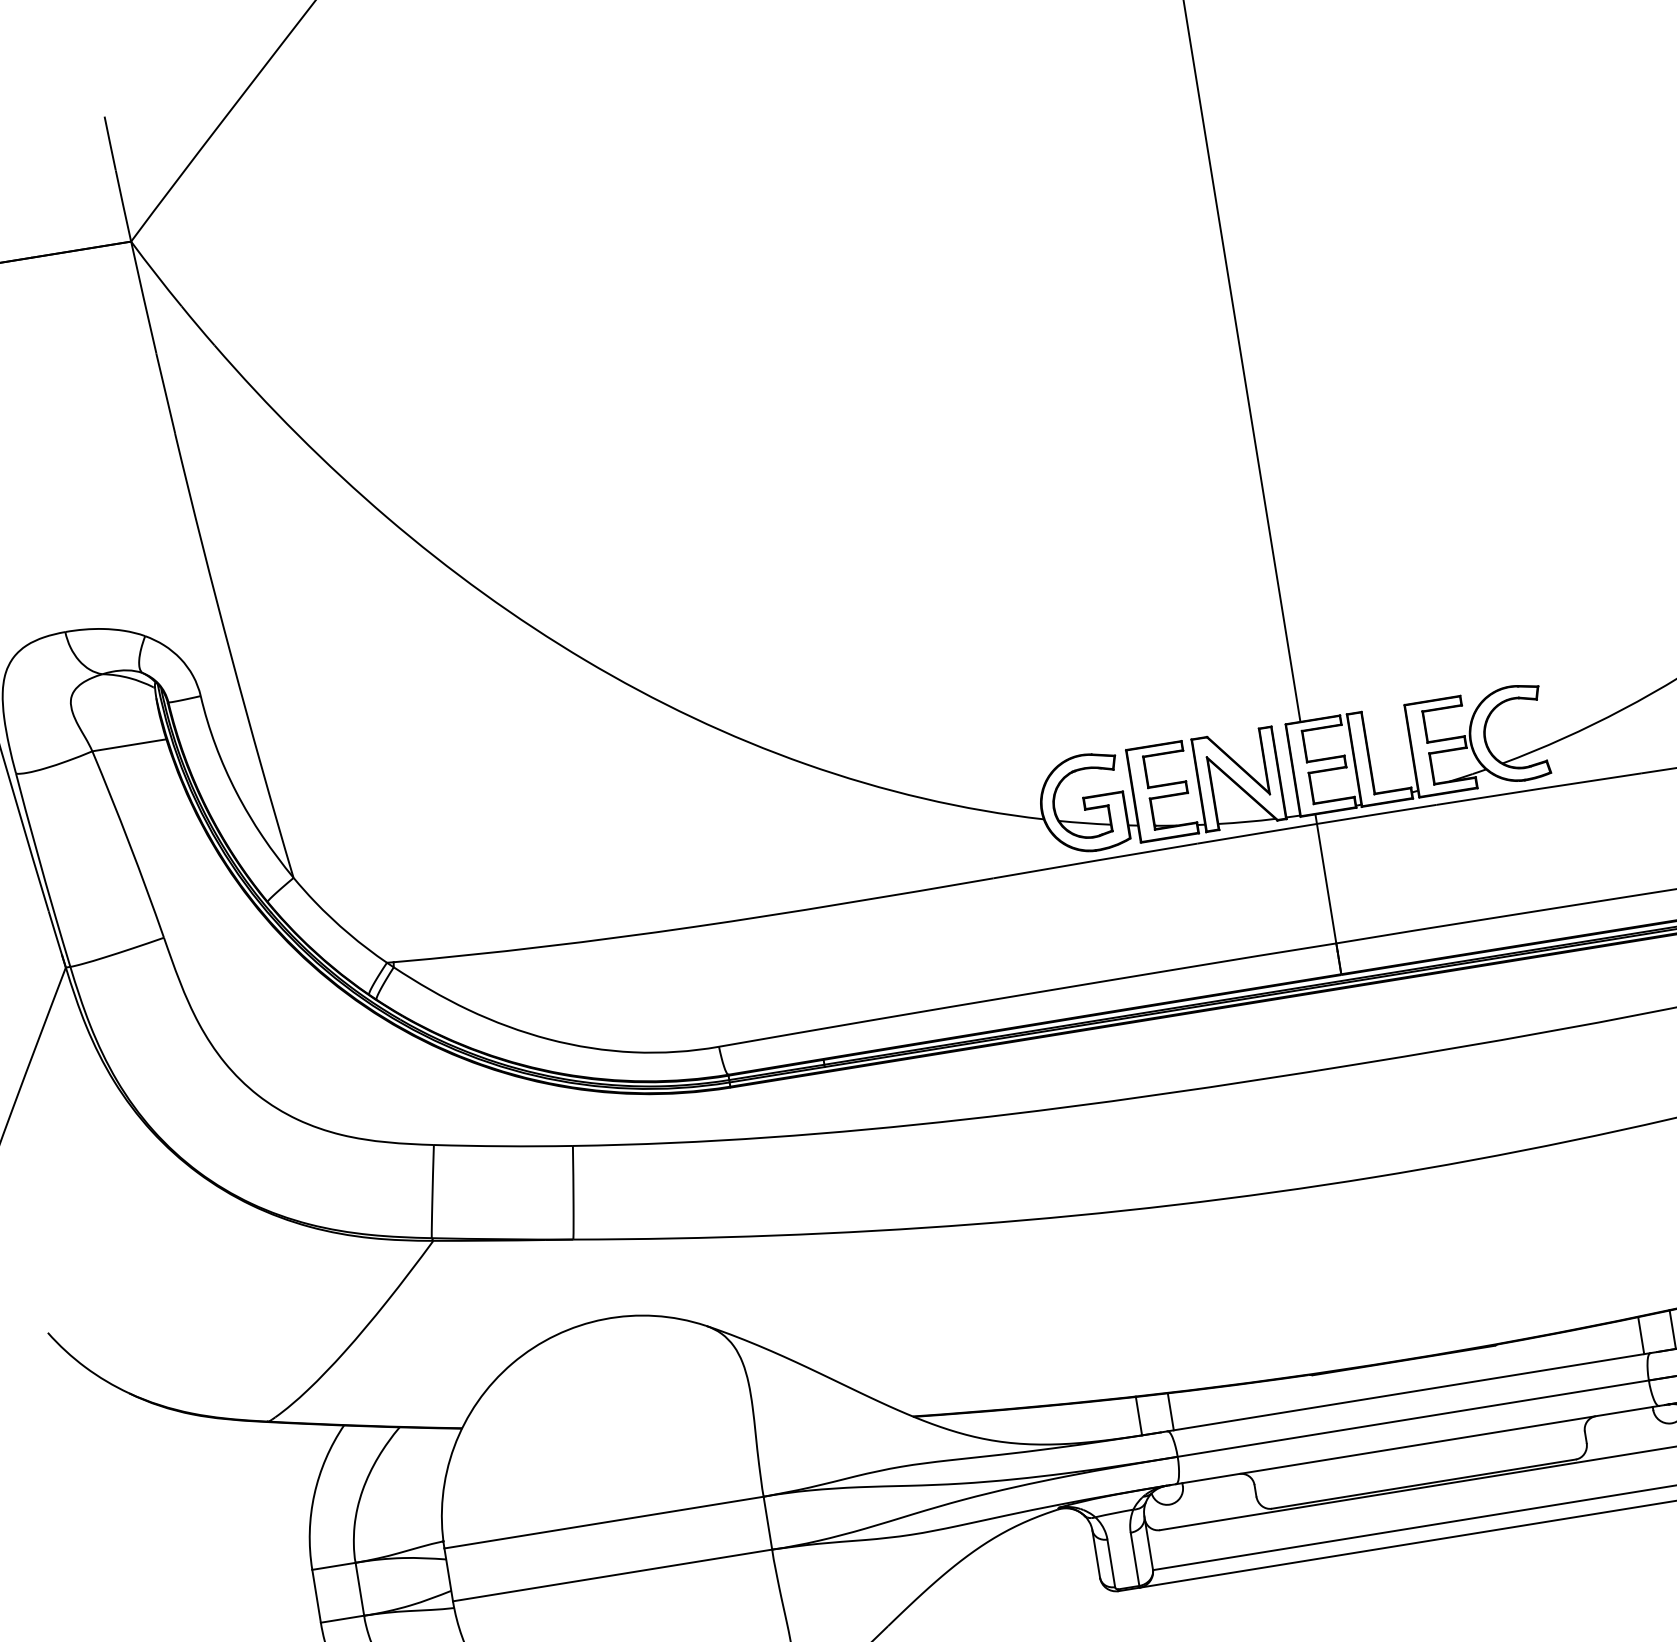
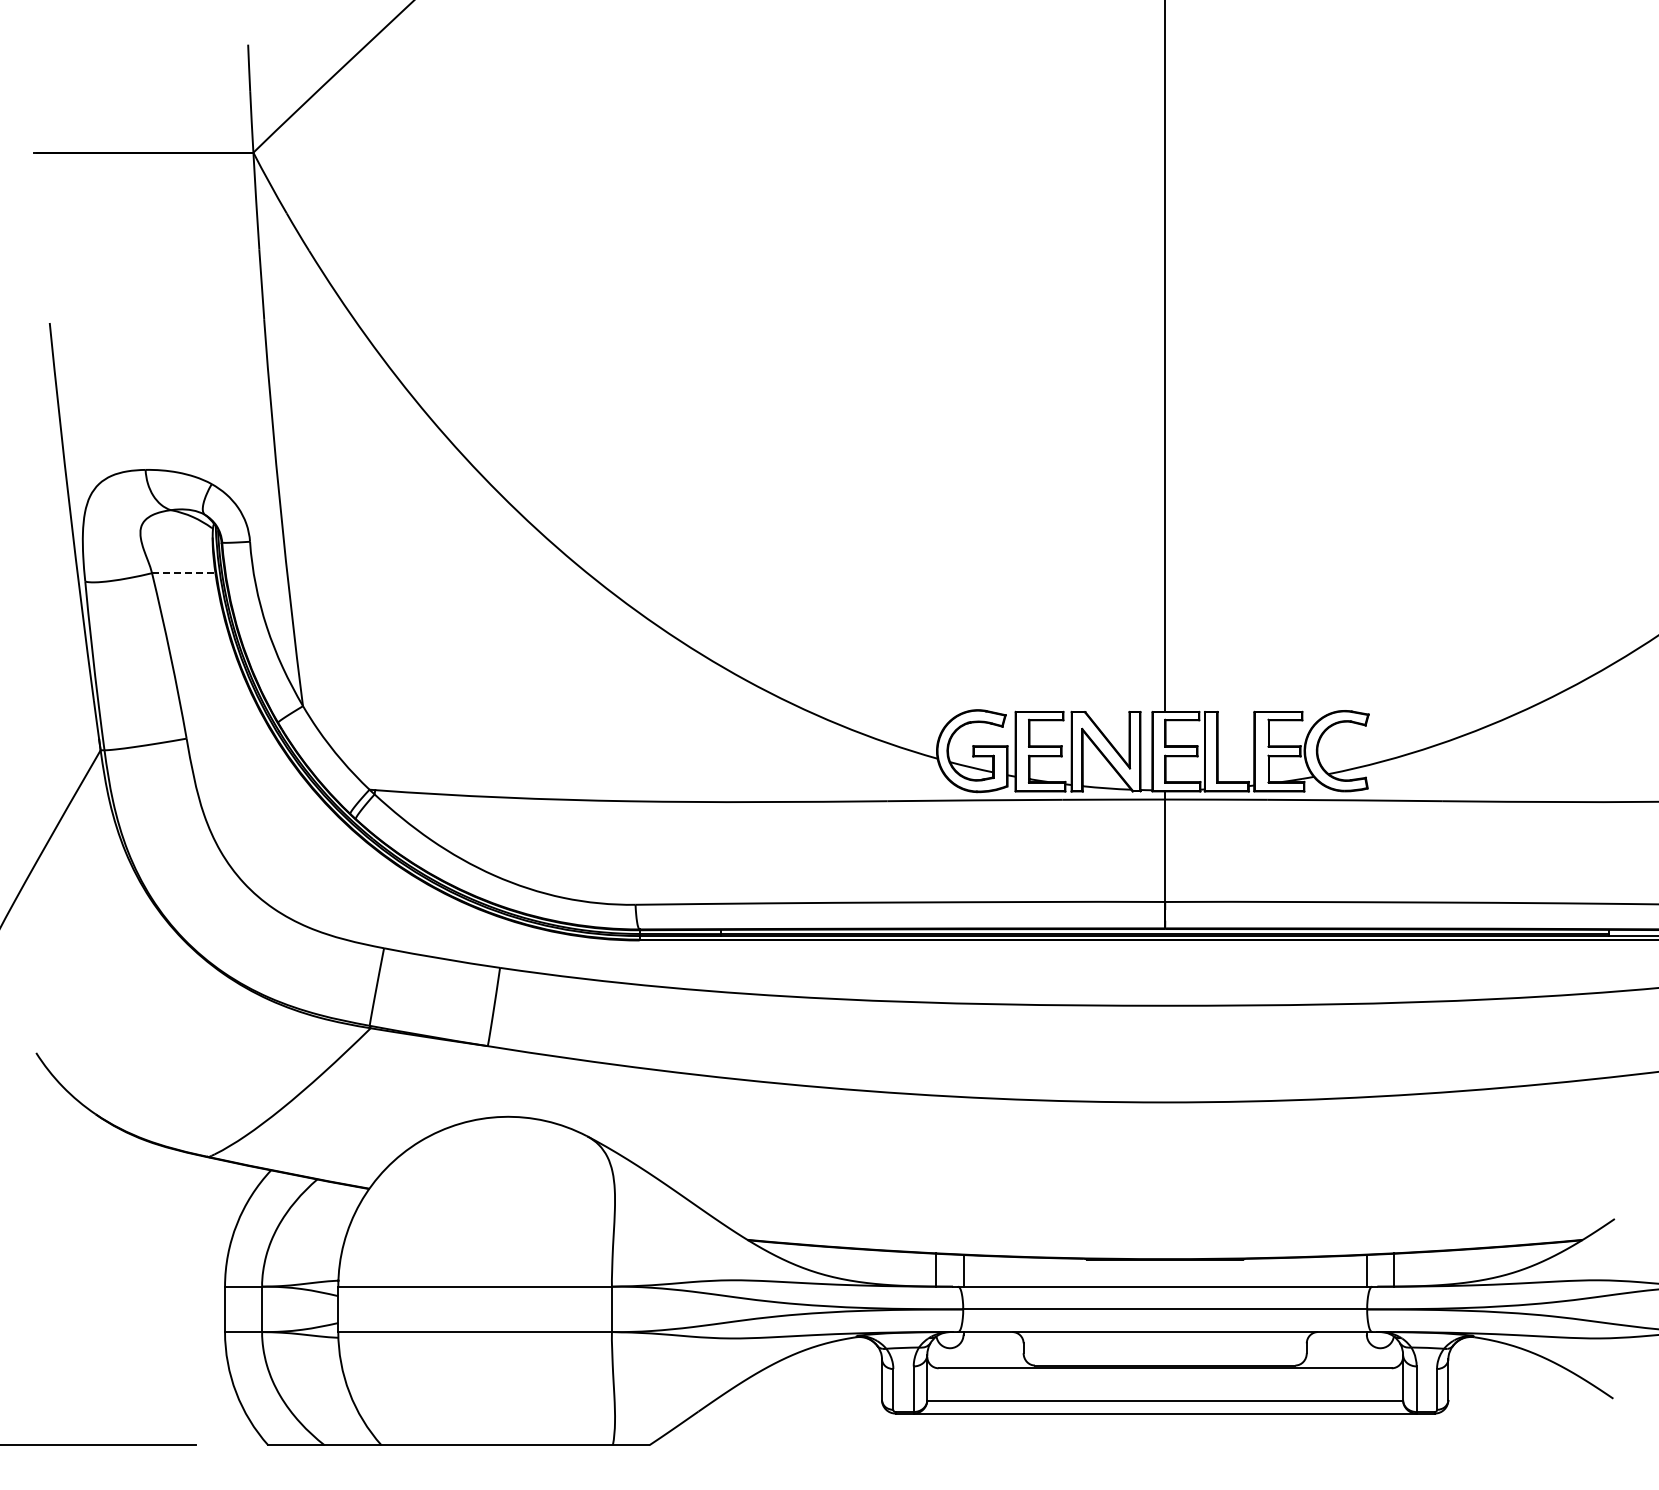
line: (129, 745) -> (183, 573), solid -> dashed

